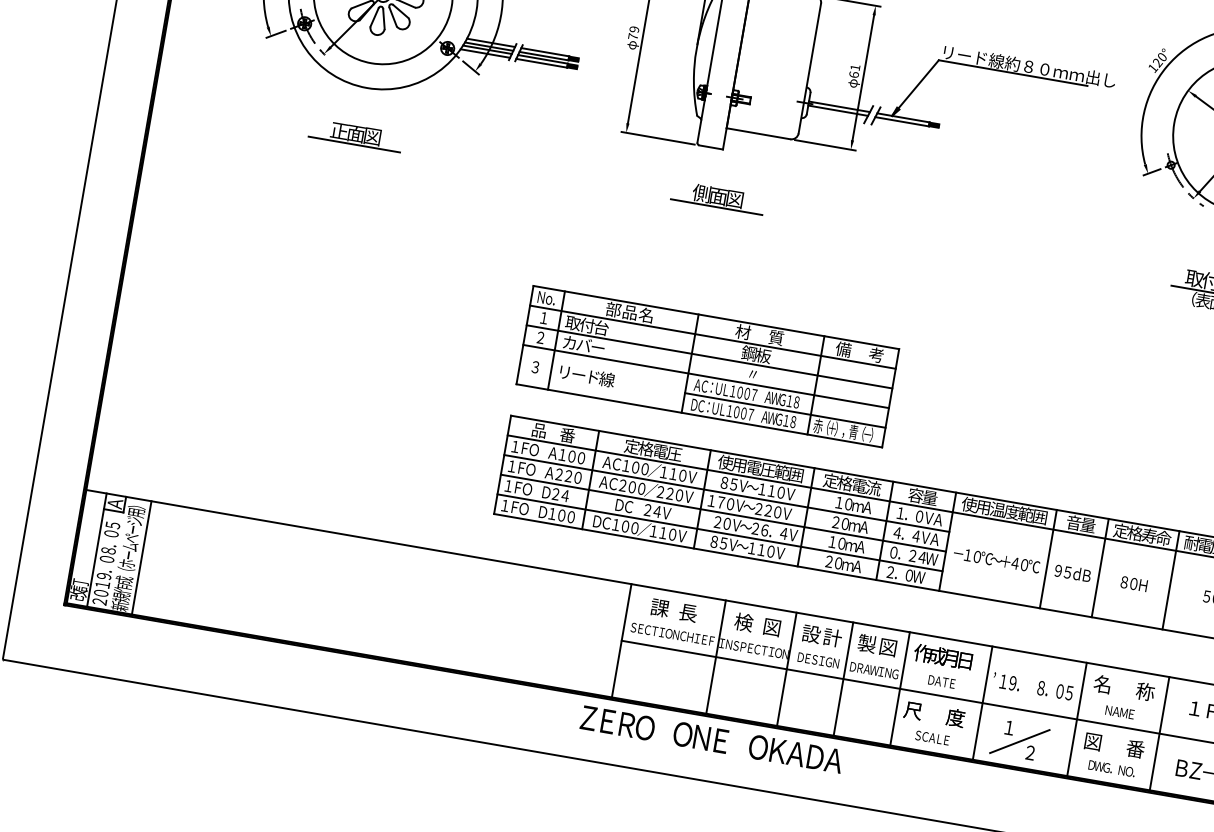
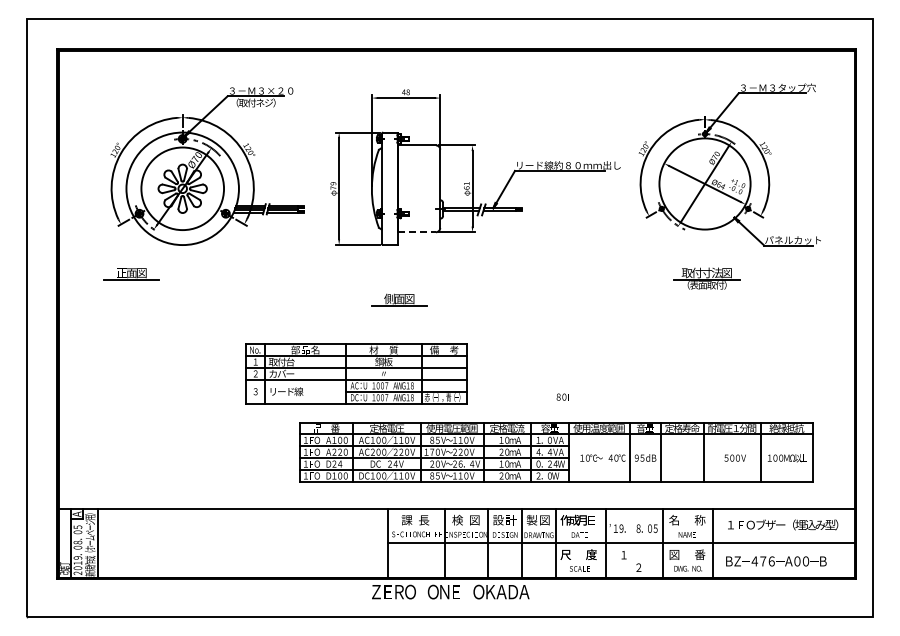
line: (759, 134) -> (417, 232), solid -> dashed
part: (355, 136) -> (131, 274), moved
part: (718, 197) -> (399, 299), moved
part: (707, 365) -> (356, 373), moved
text: (1130, 582) -> (562, 396), moved
line: (1020, 740) -> (631, 561), removed

